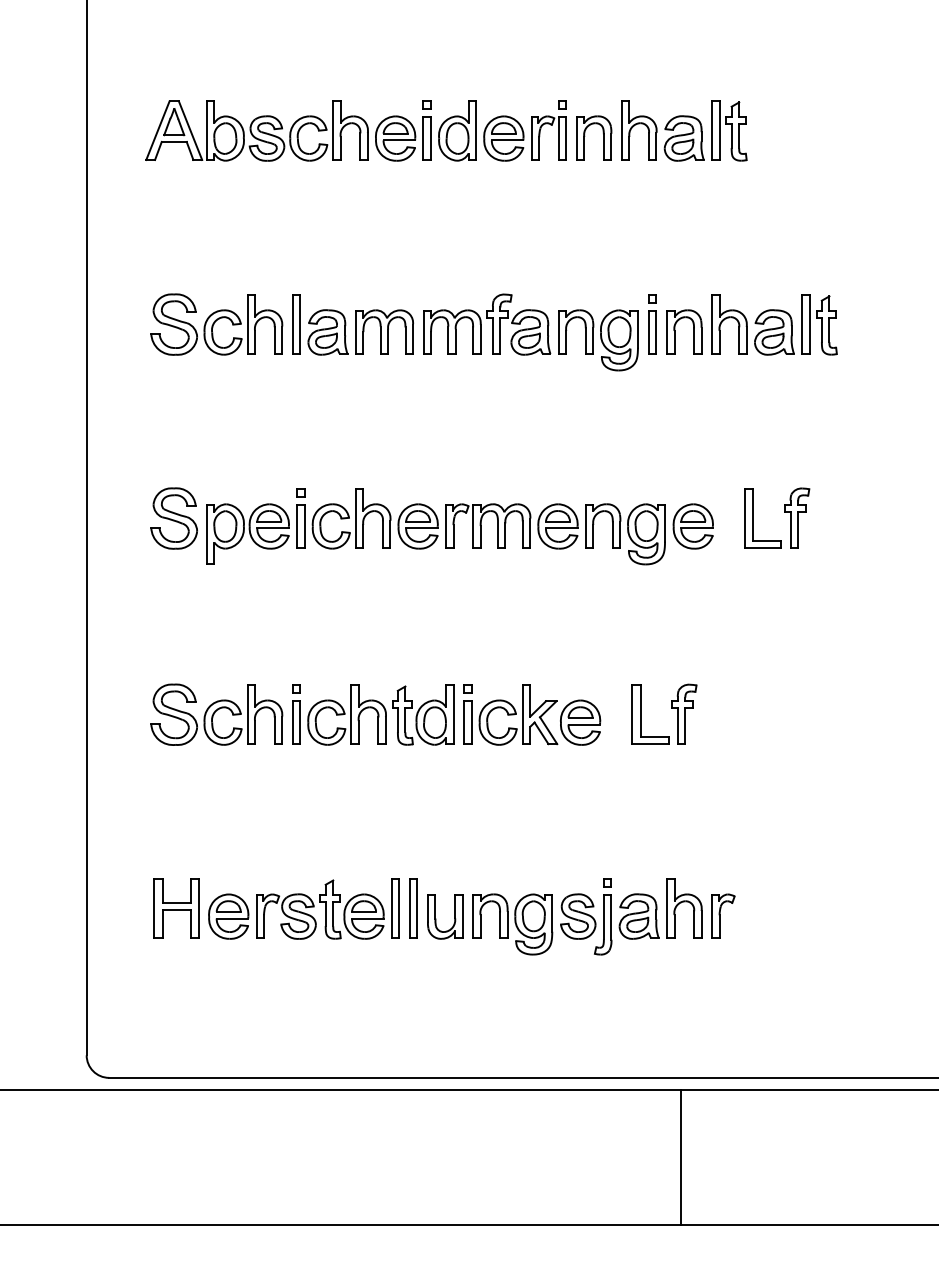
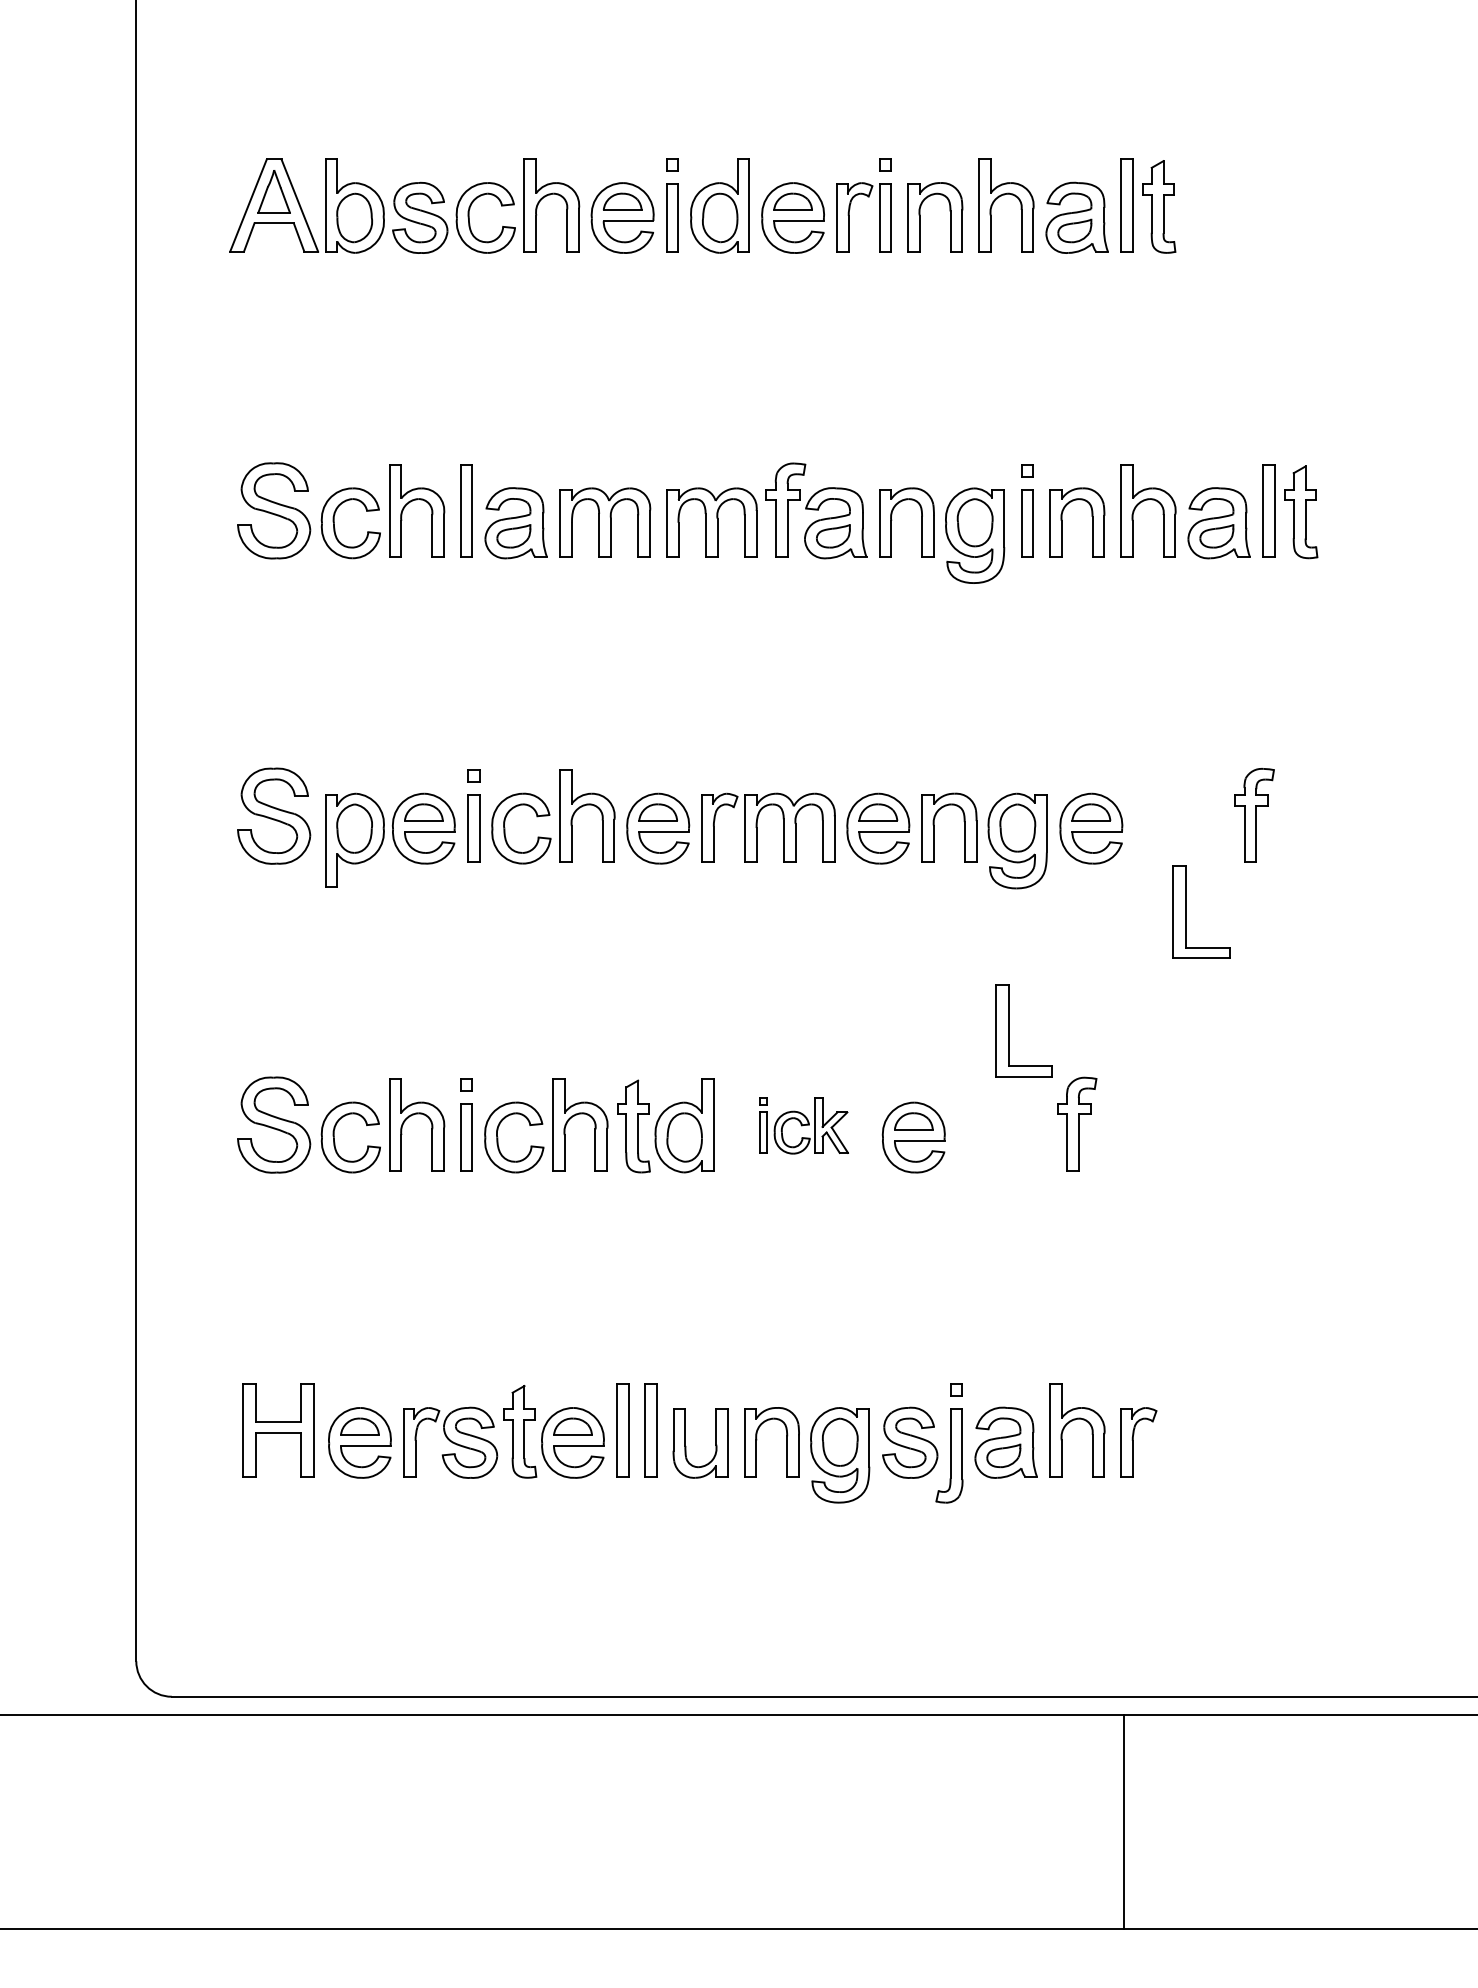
part: (753, 518) -> (1186, 912), moved
part: (510, 714) -> (803, 1124), size x0.6
part: (641, 714) -> (1009, 1030), moved
line: (681, 1157) -> (1124, 1822), moved

